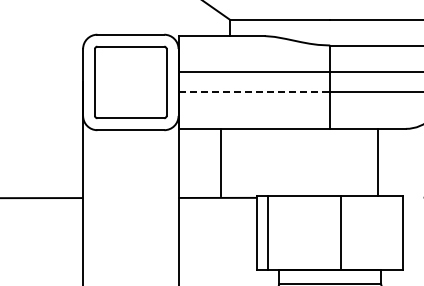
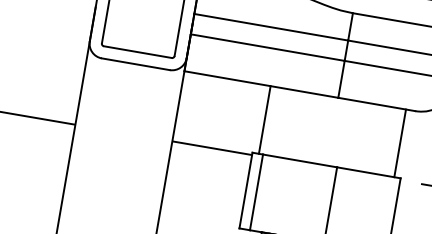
line: (254, 92) -> (267, 47), dashed -> solid
line: (221, 161) -> (264, 119), moved
line: (377, 161) -> (399, 142), moved

